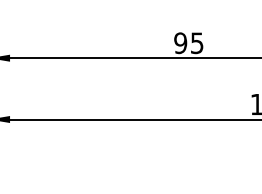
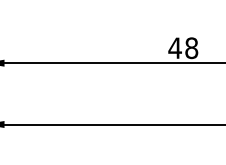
text: (188, 43) -> (182, 48), 95 -> 48

